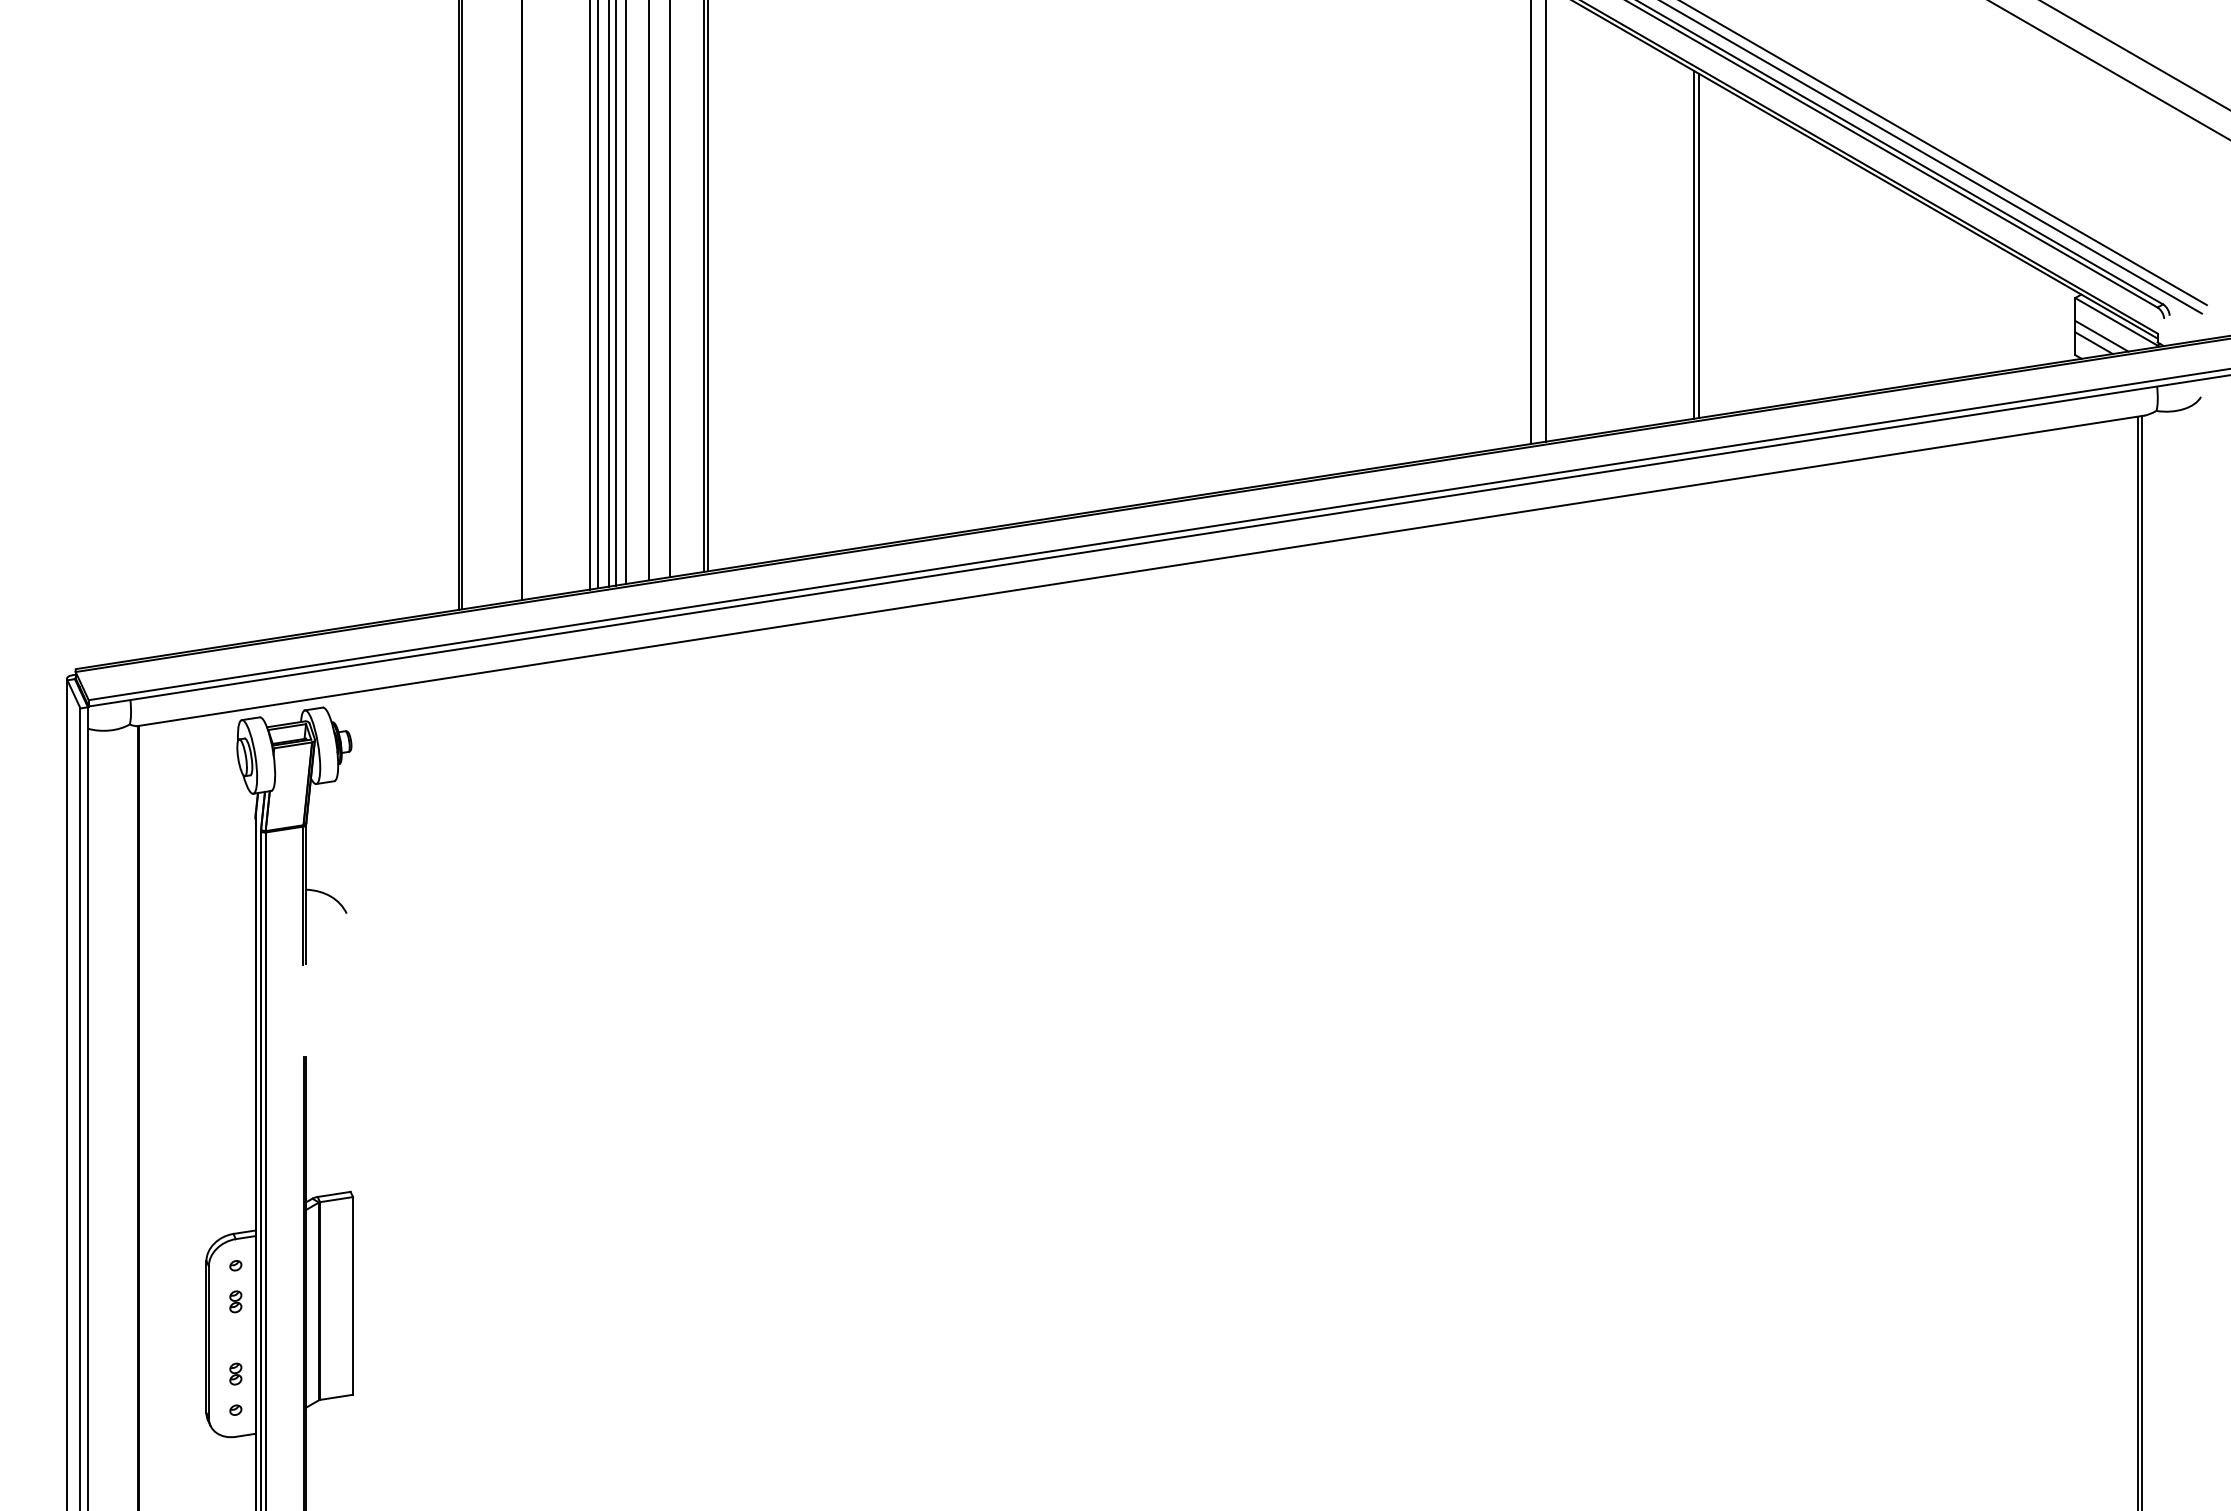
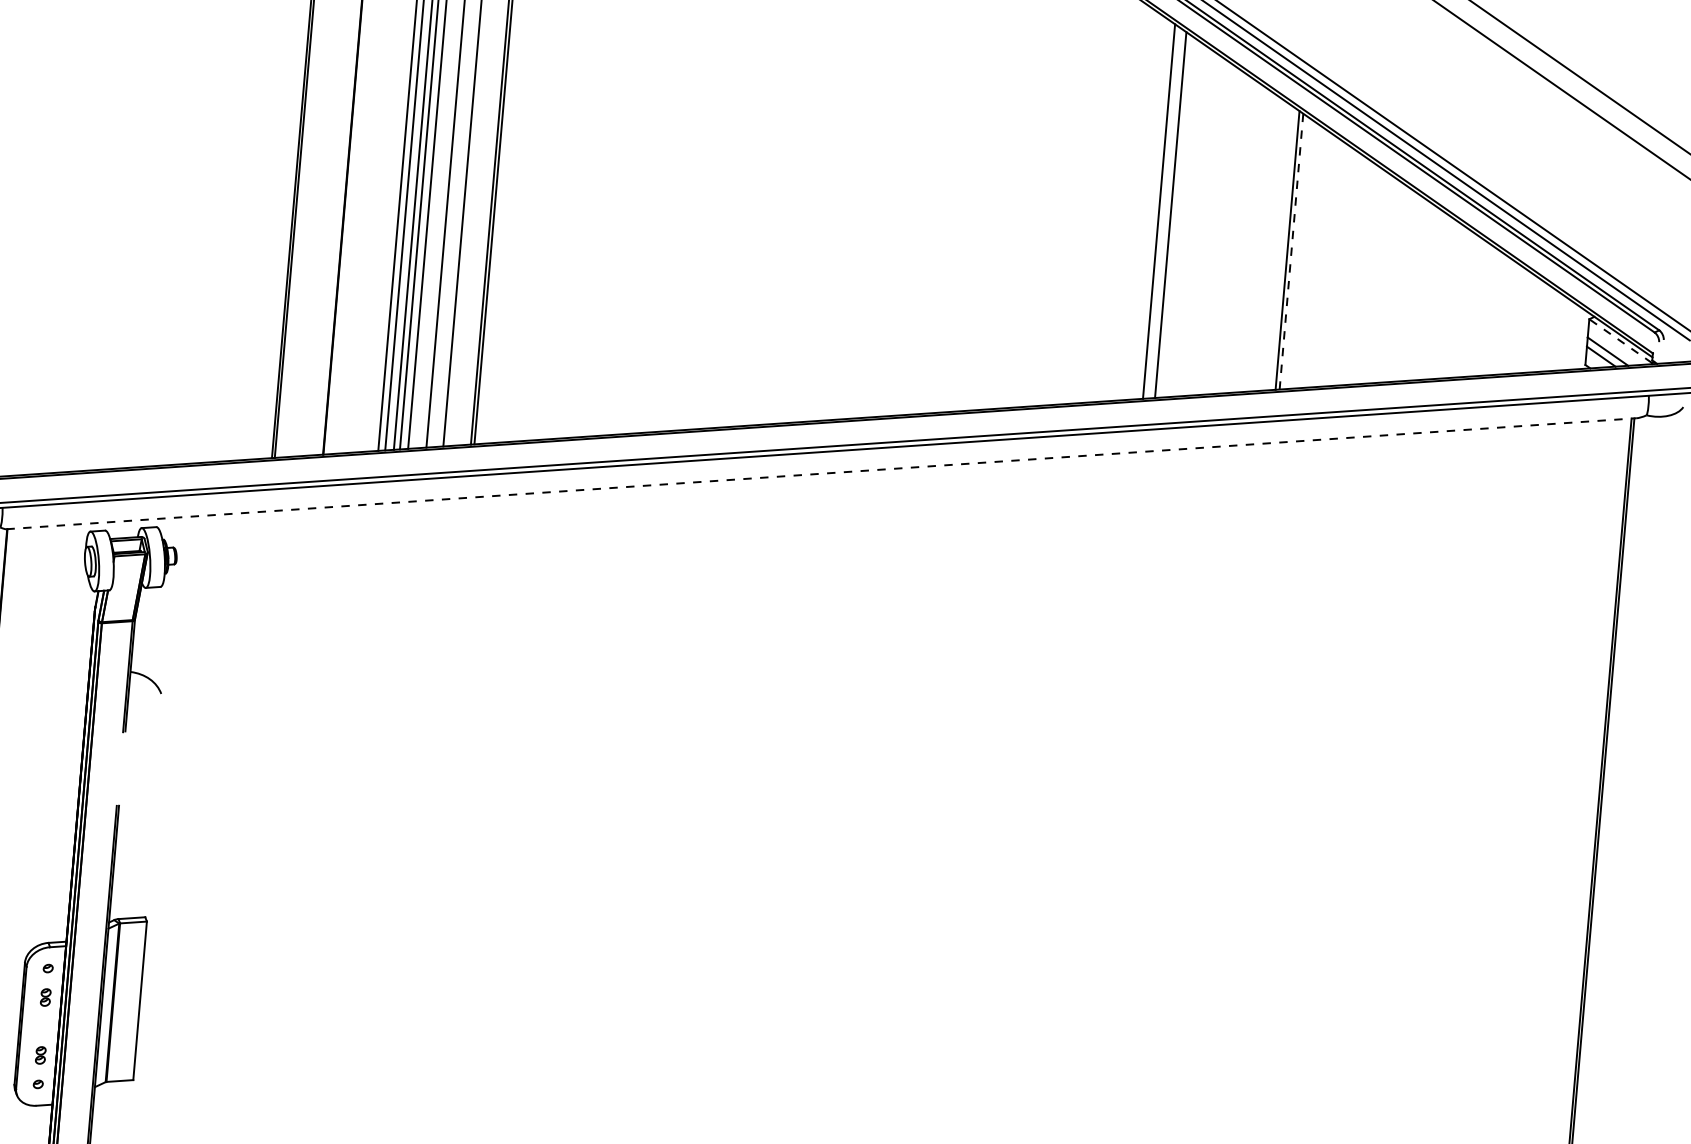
line: (1699, 246) -> (1291, 252), solid -> dashed
line: (2116, 321) -> (1620, 340), solid -> dashed
line: (1141, 570) -> (822, 473), solid -> dashed

